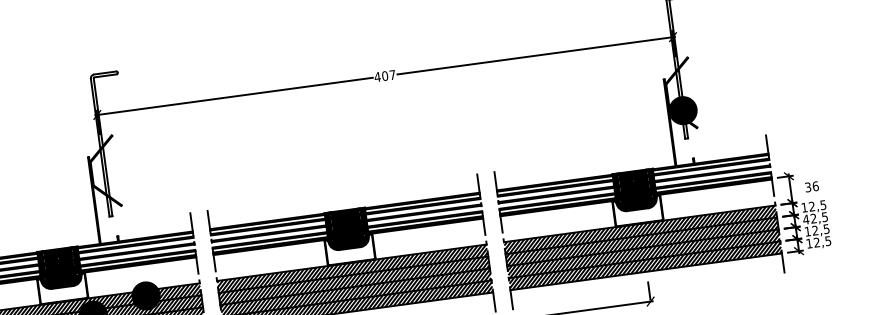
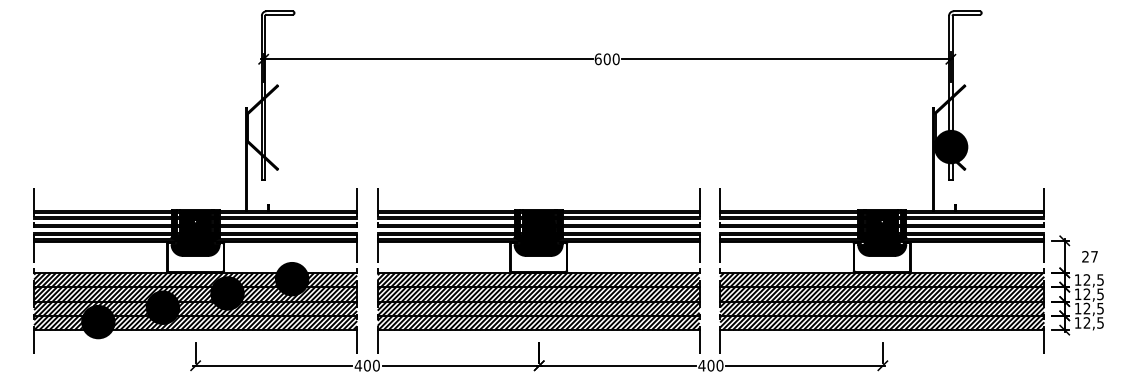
text: (384, 76) -> (606, 59), 407 -> 600
text: (812, 186) -> (1090, 256), 36 -> 27
text: (805, 219) -> (1077, 293), 42,5 -> 12,5

